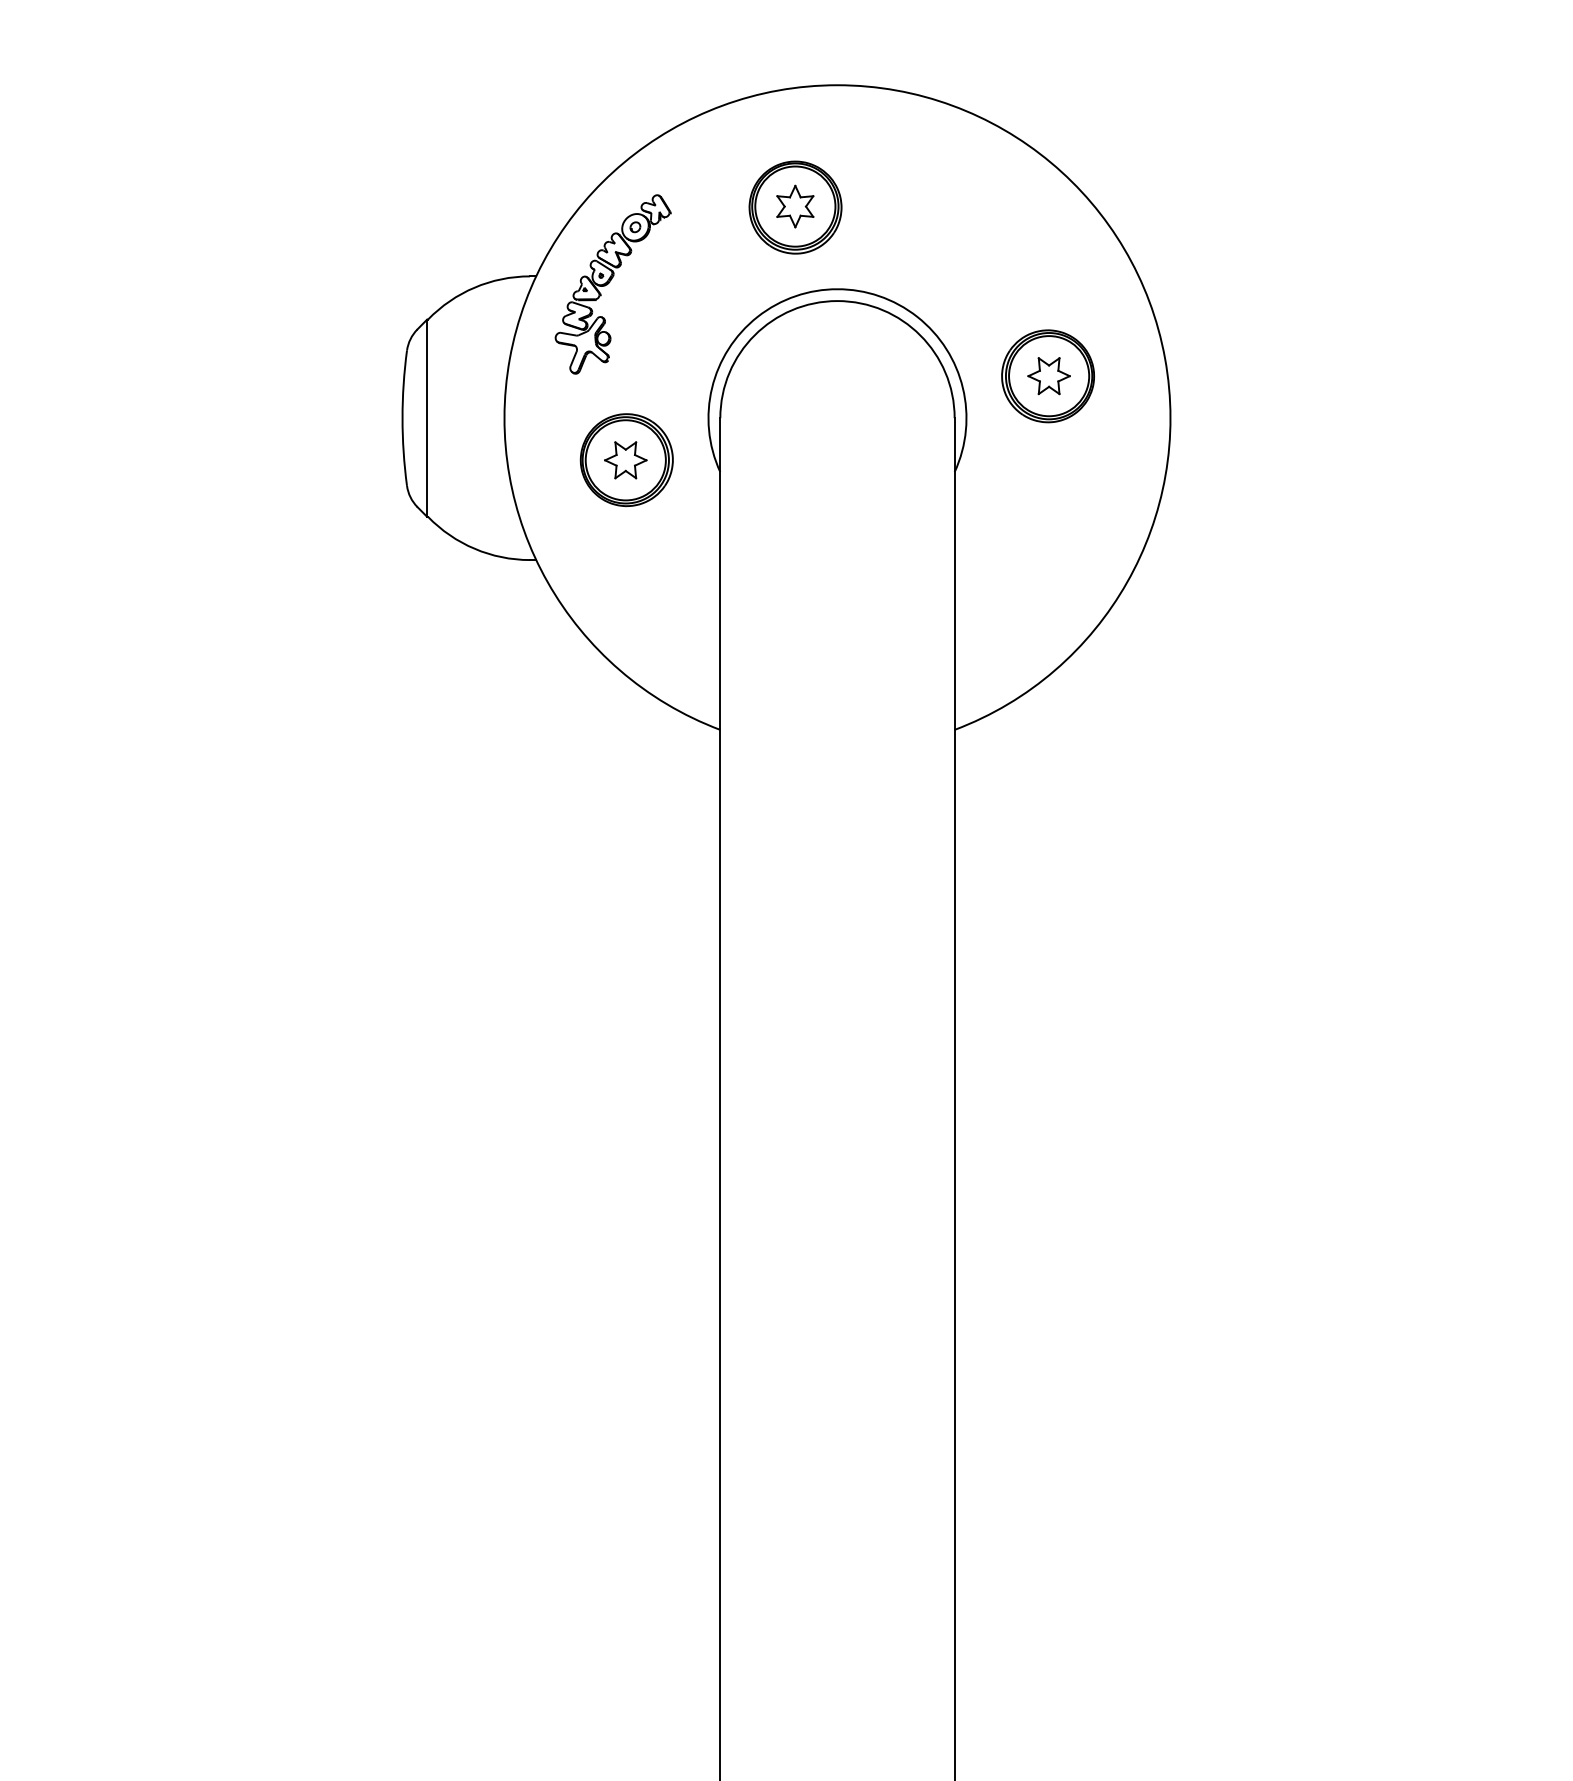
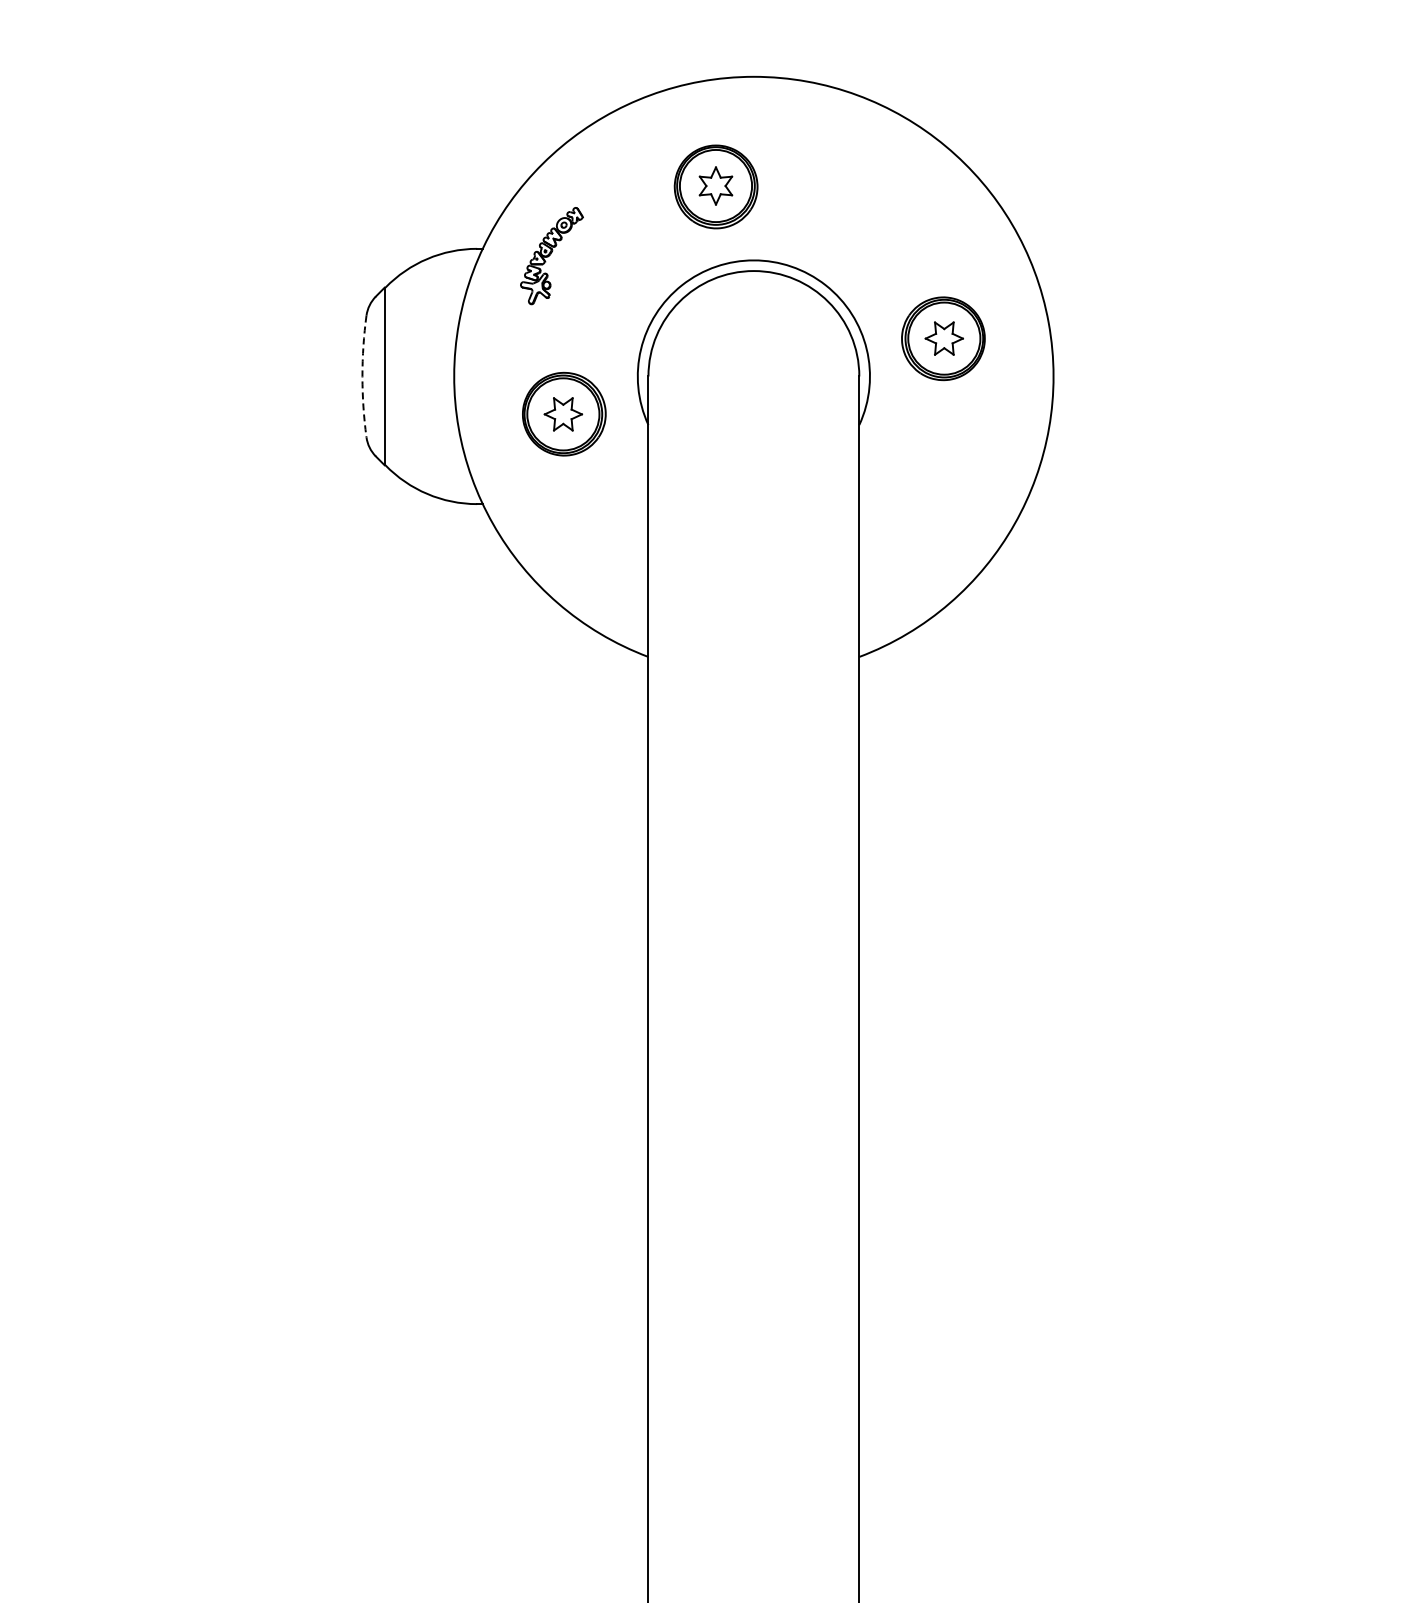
part: (612, 283) -> (551, 255), size x0.6
arc: (402, 418) -> (362, 376), solid -> dashed

